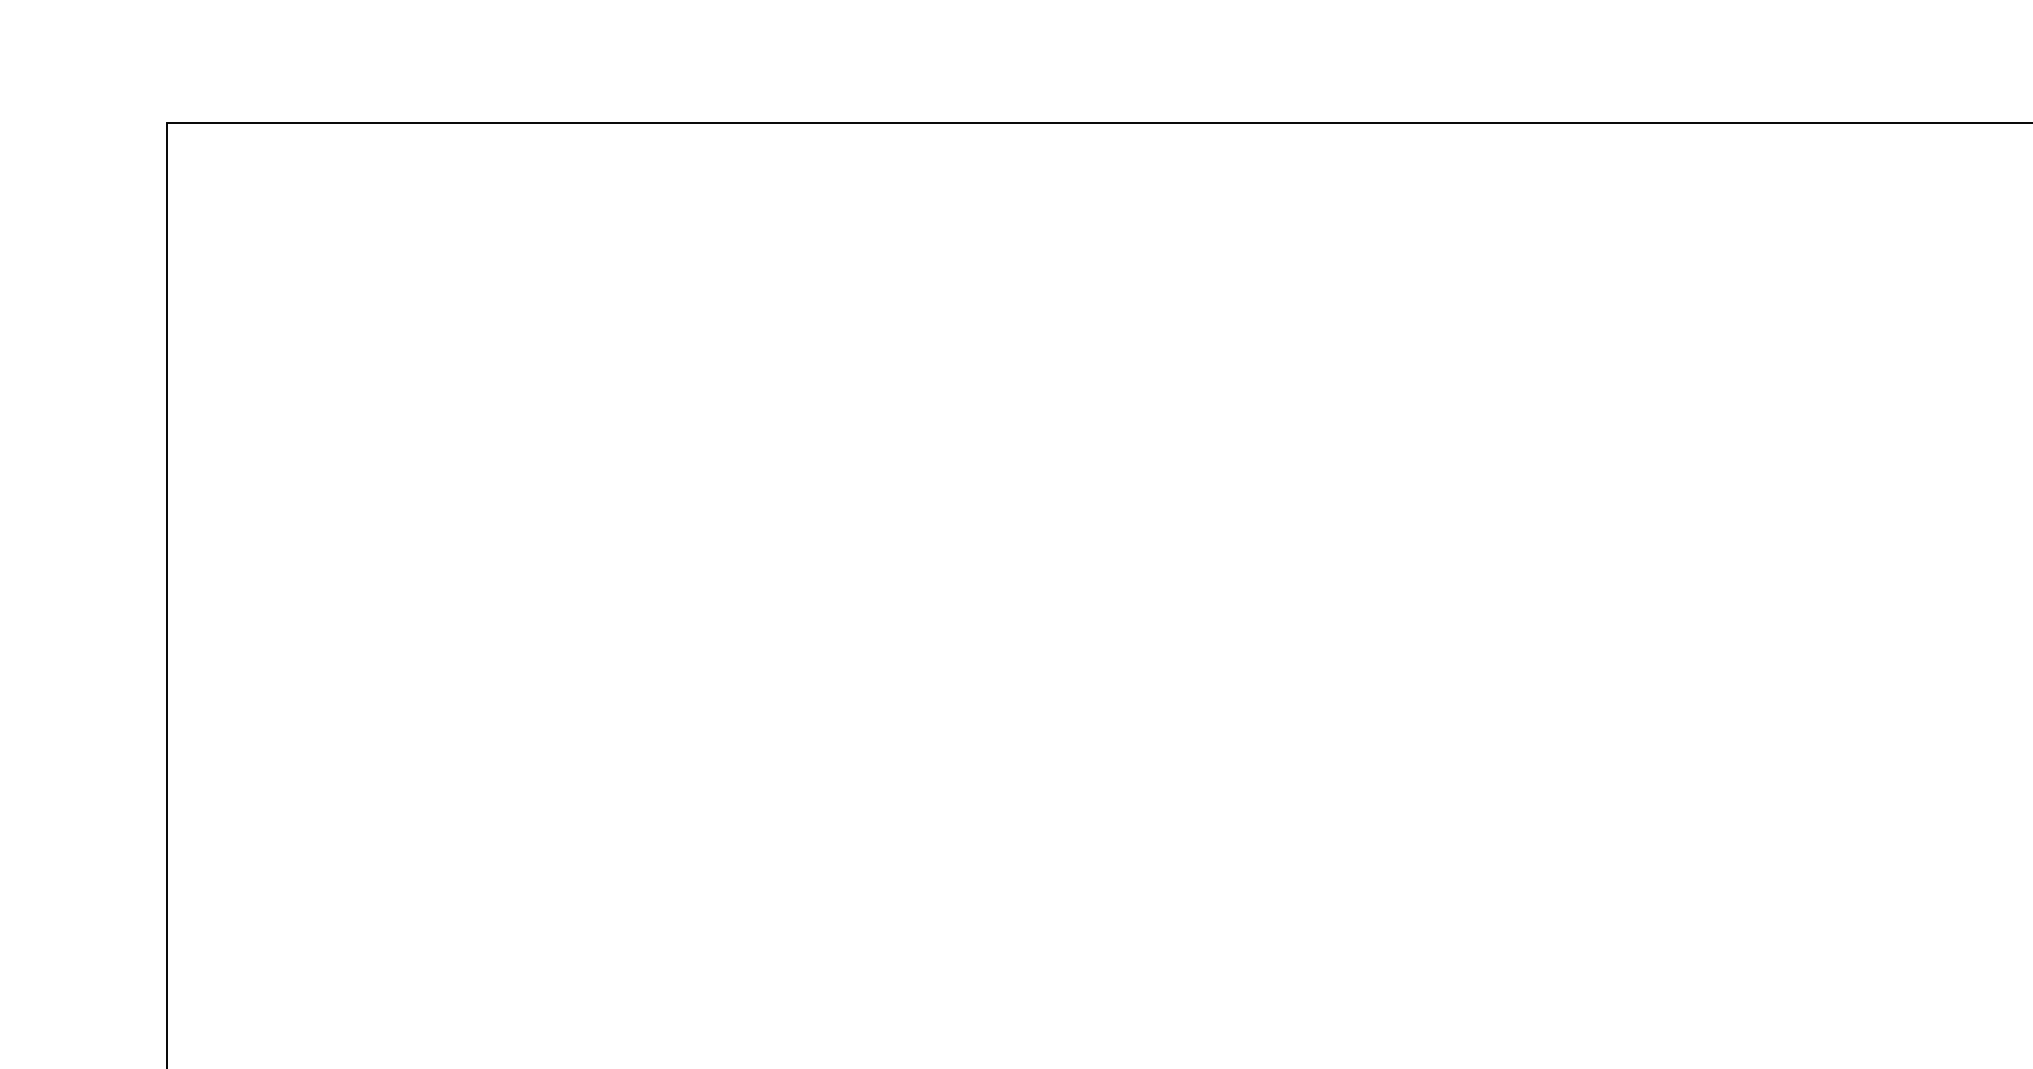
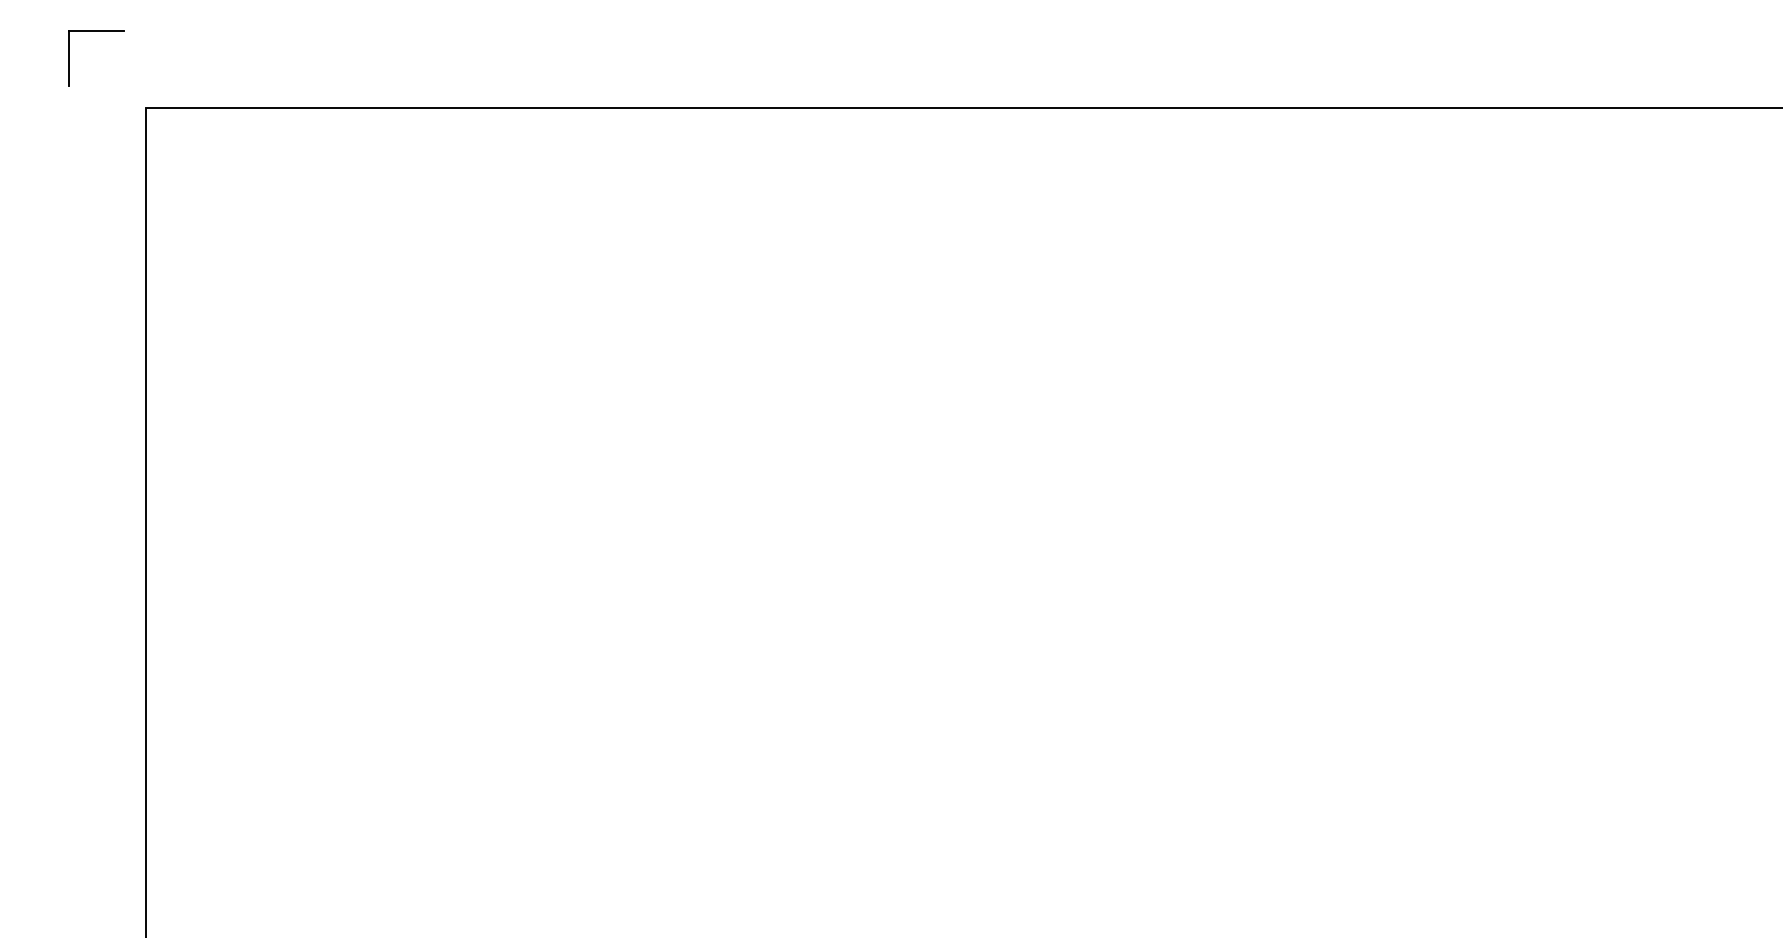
part: (110, 36) -> (96, 32), added

